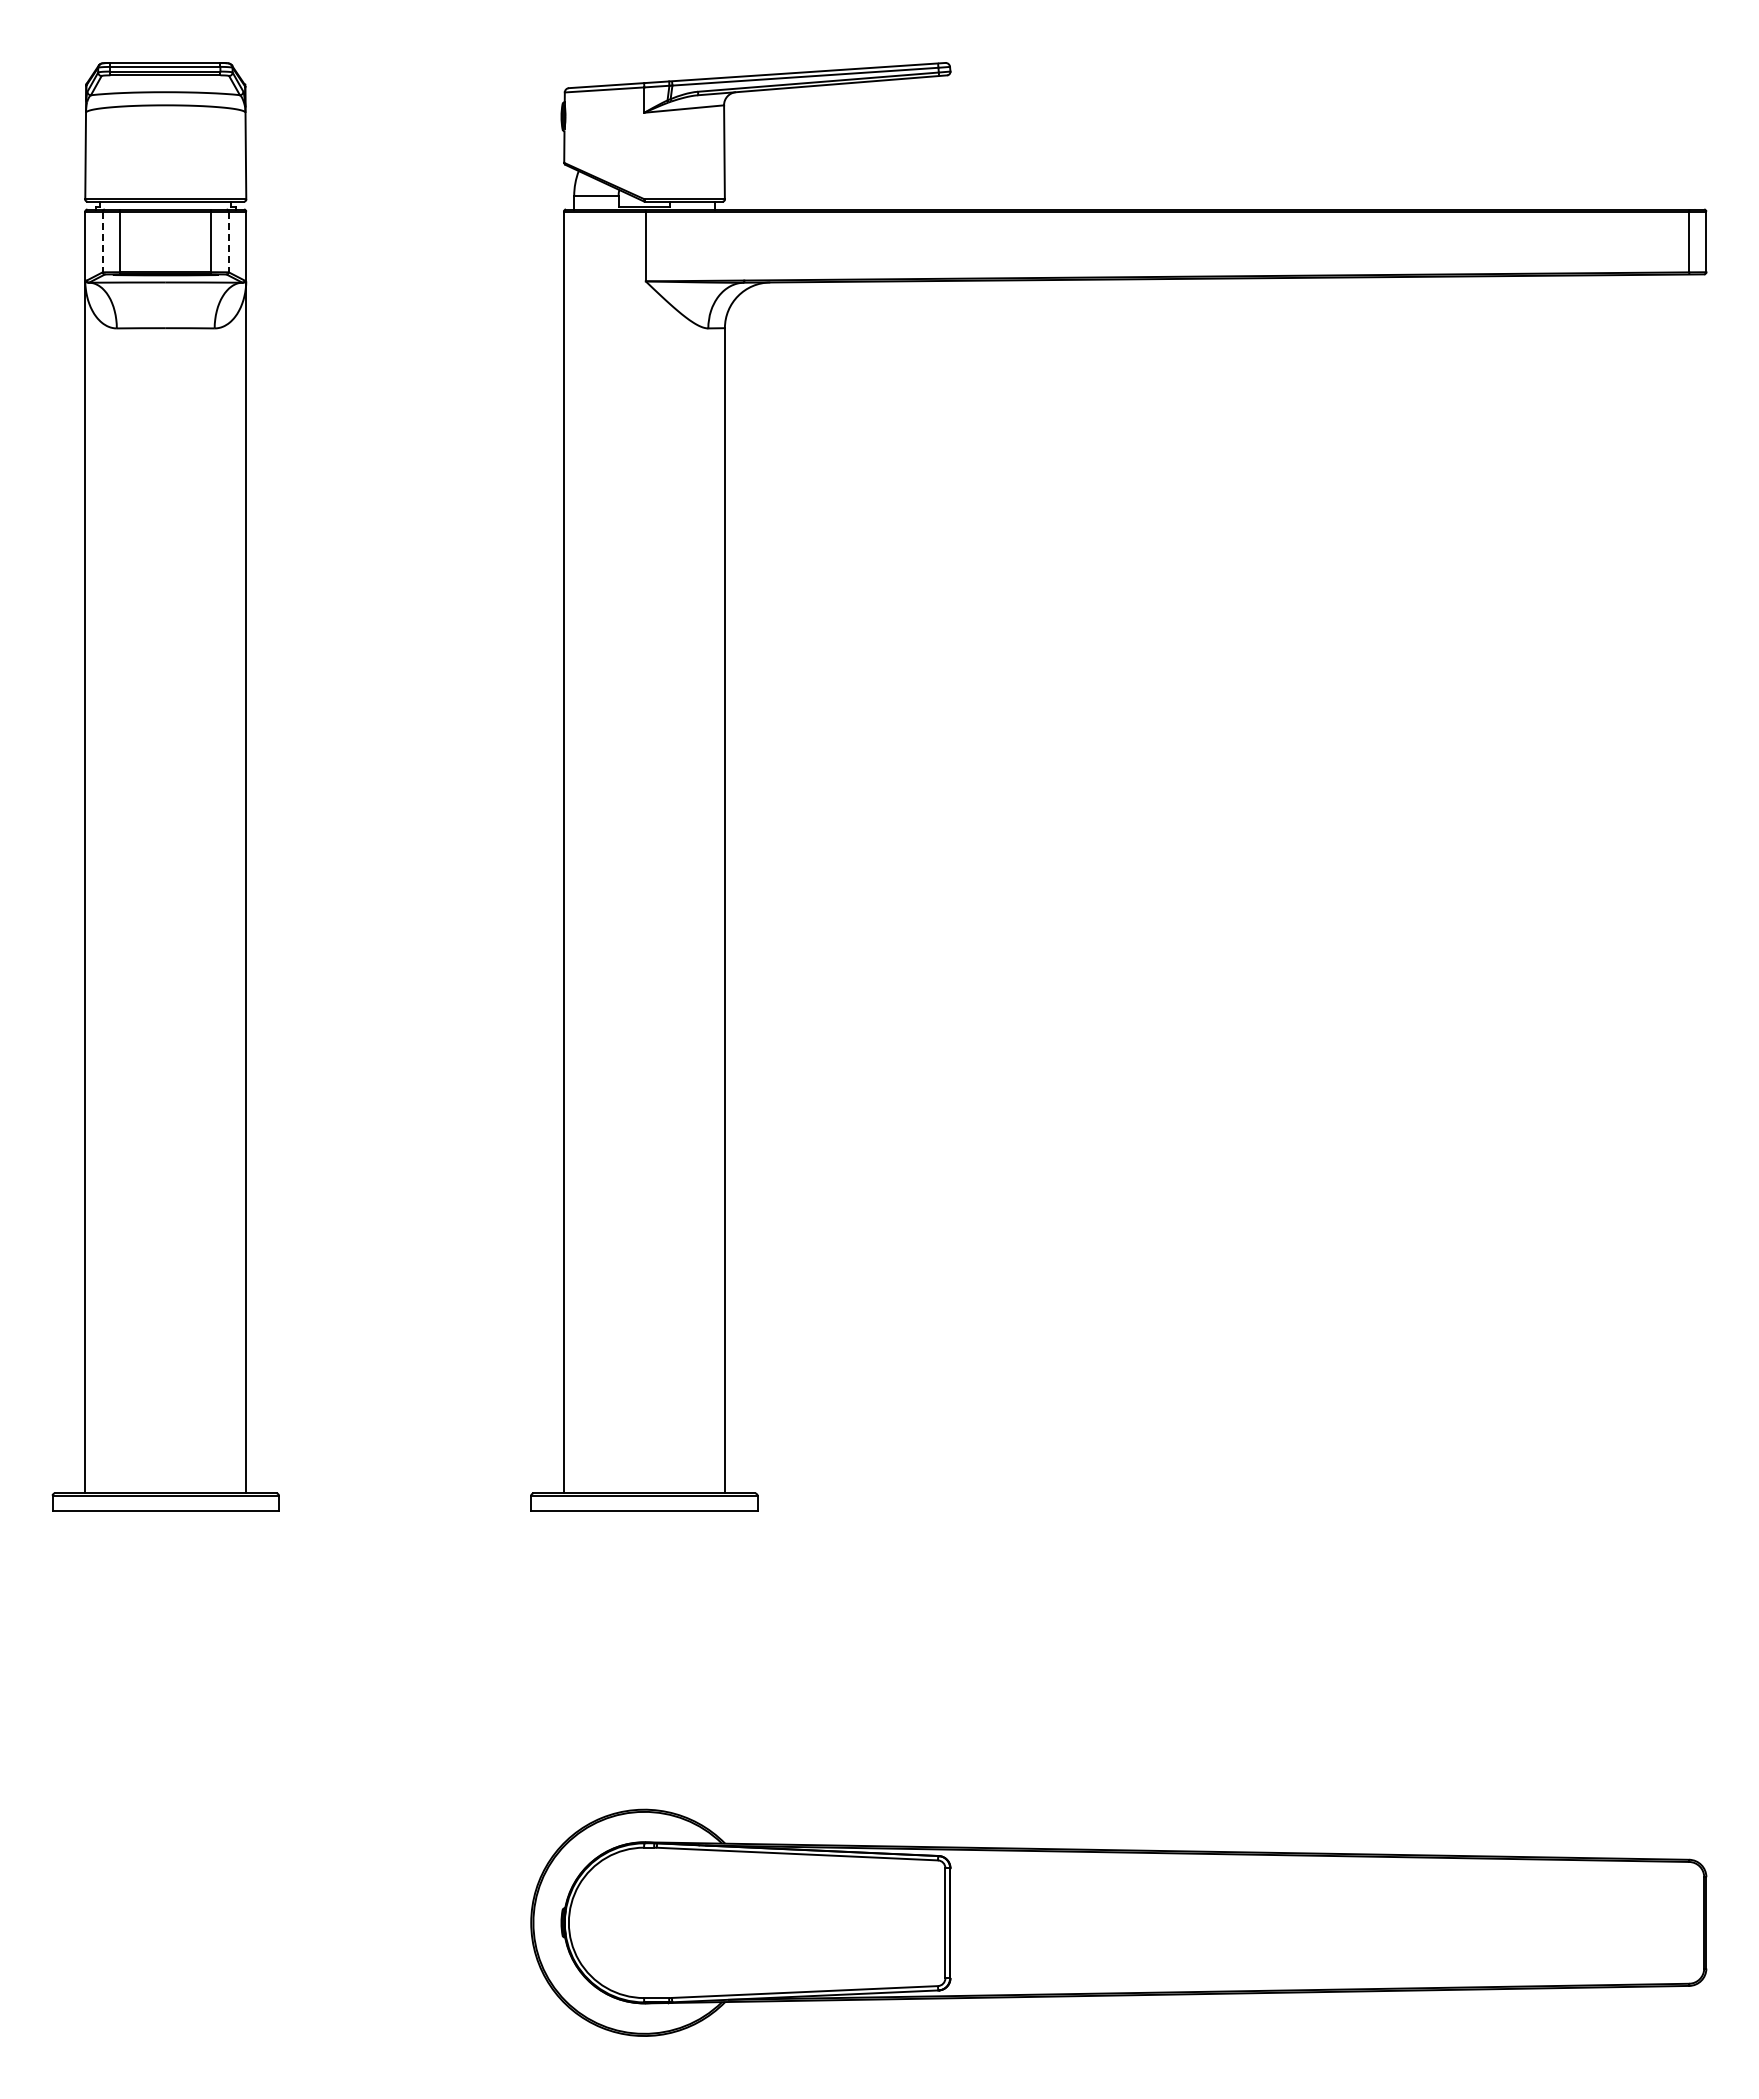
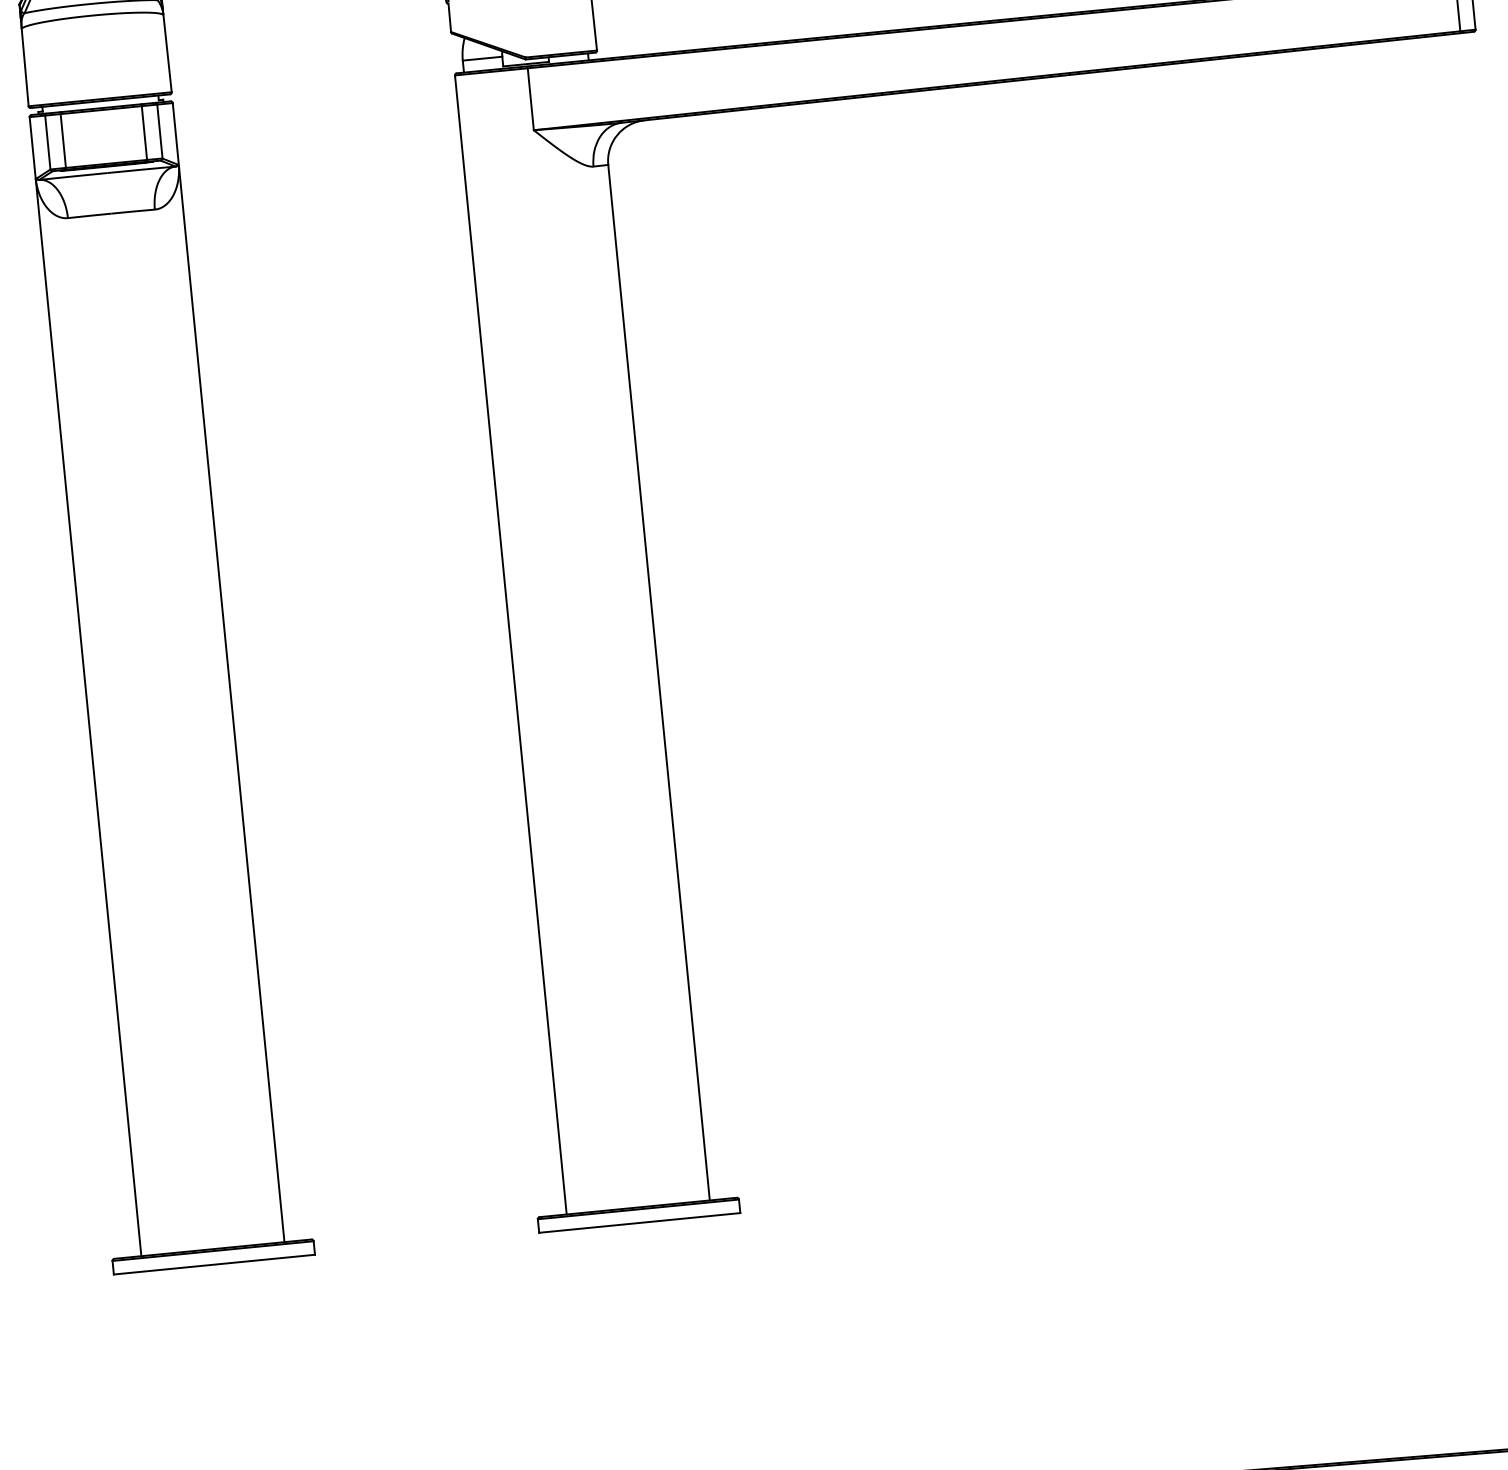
line: (102, 242) -> (47, 143), dashed -> solid
line: (228, 242) -> (159, 132), dashed -> solid

